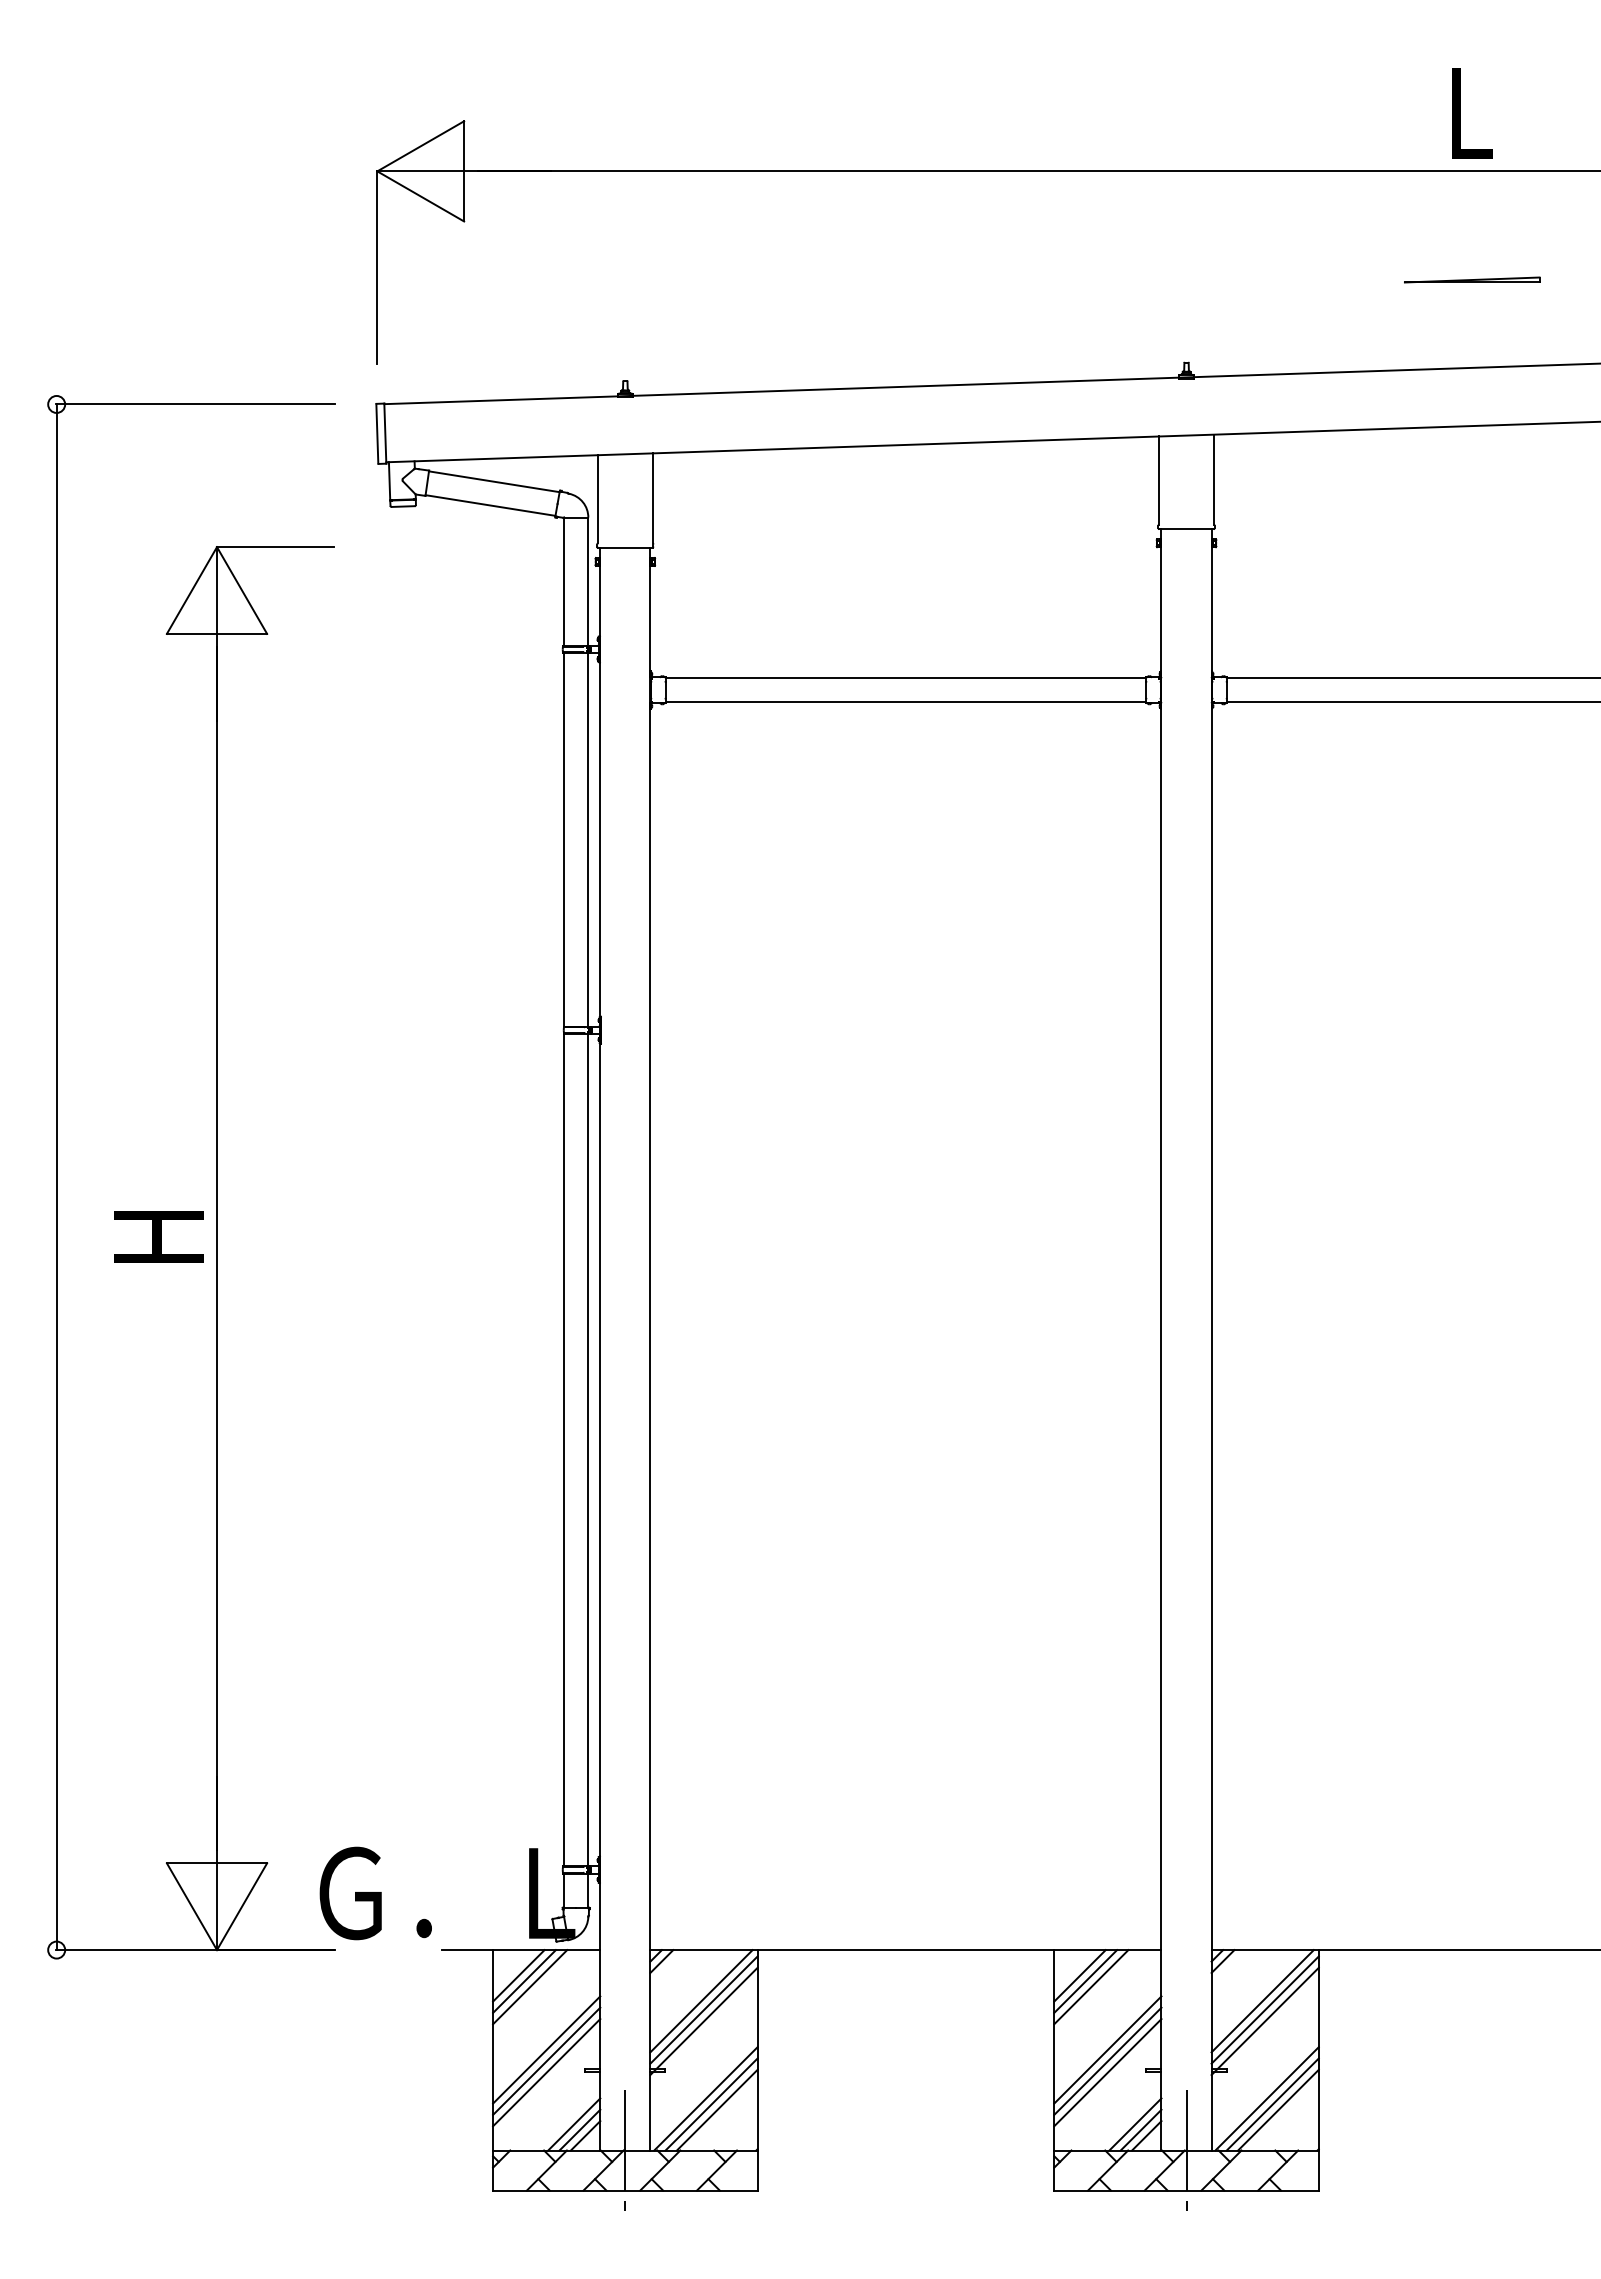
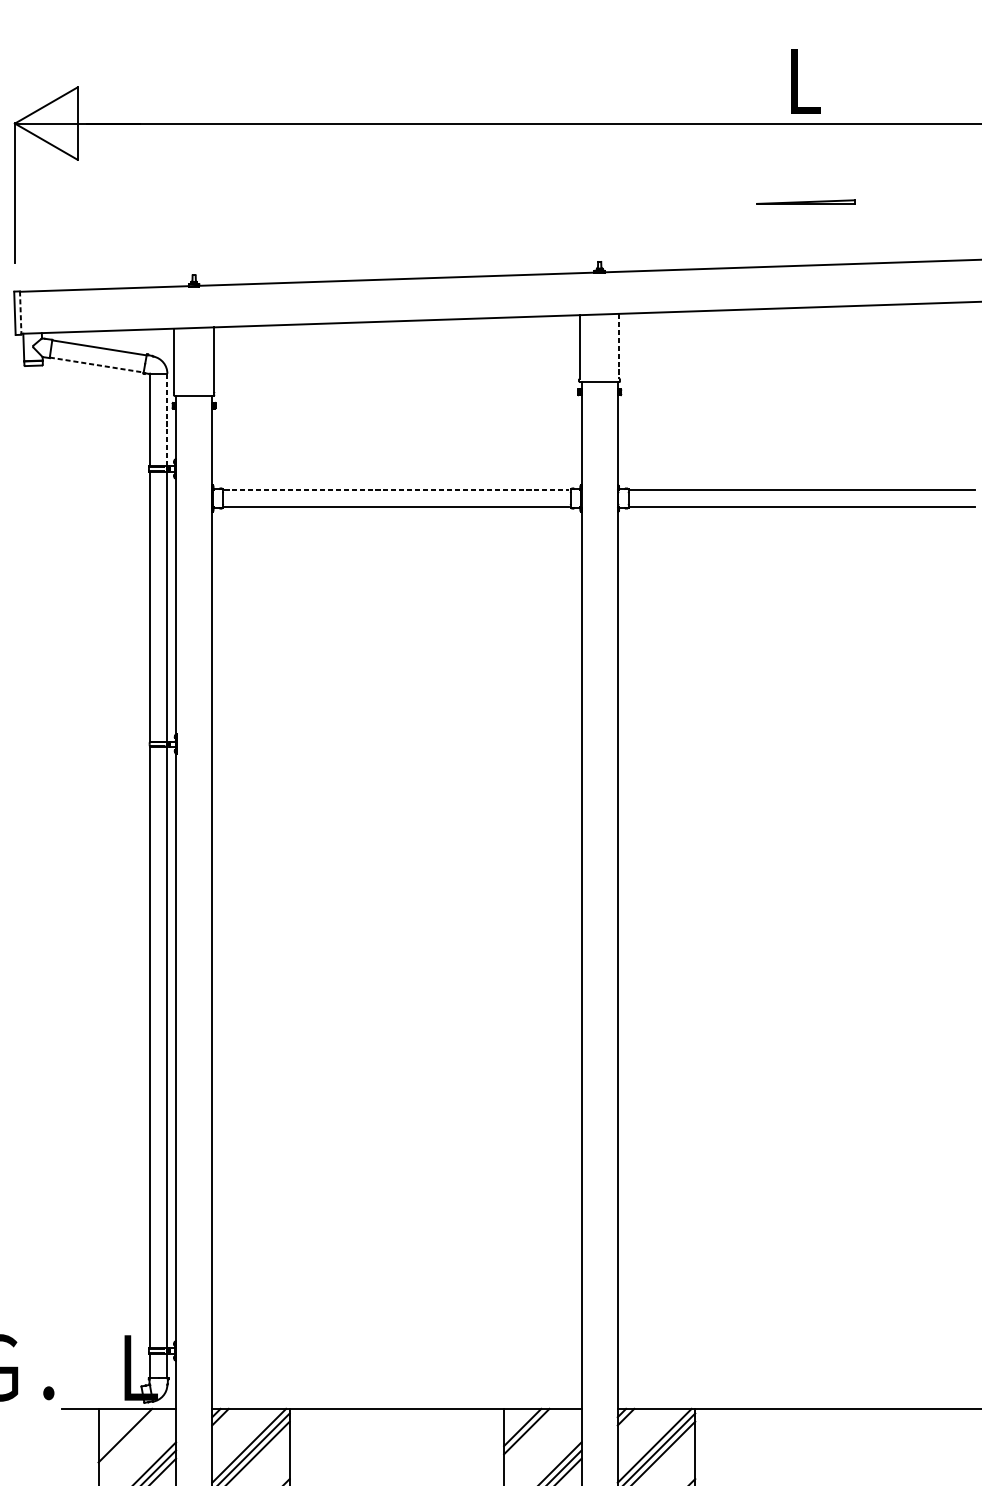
line: (385, 434) -> (20, 313), solid -> dashed
line: (1213, 479) -> (619, 346), solid -> dashed
line: (490, 505) -> (96, 365), solid -> dashed
line: (588, 582) -> (167, 420), solid -> dashed
line: (905, 678) -> (396, 490), solid -> dashed
line: (518, 1975) -> (116, 1427), removed
line: (524, 1981) -> (121, 1431), removed
line: (1091, 1987) -> (531, 1435), removed

